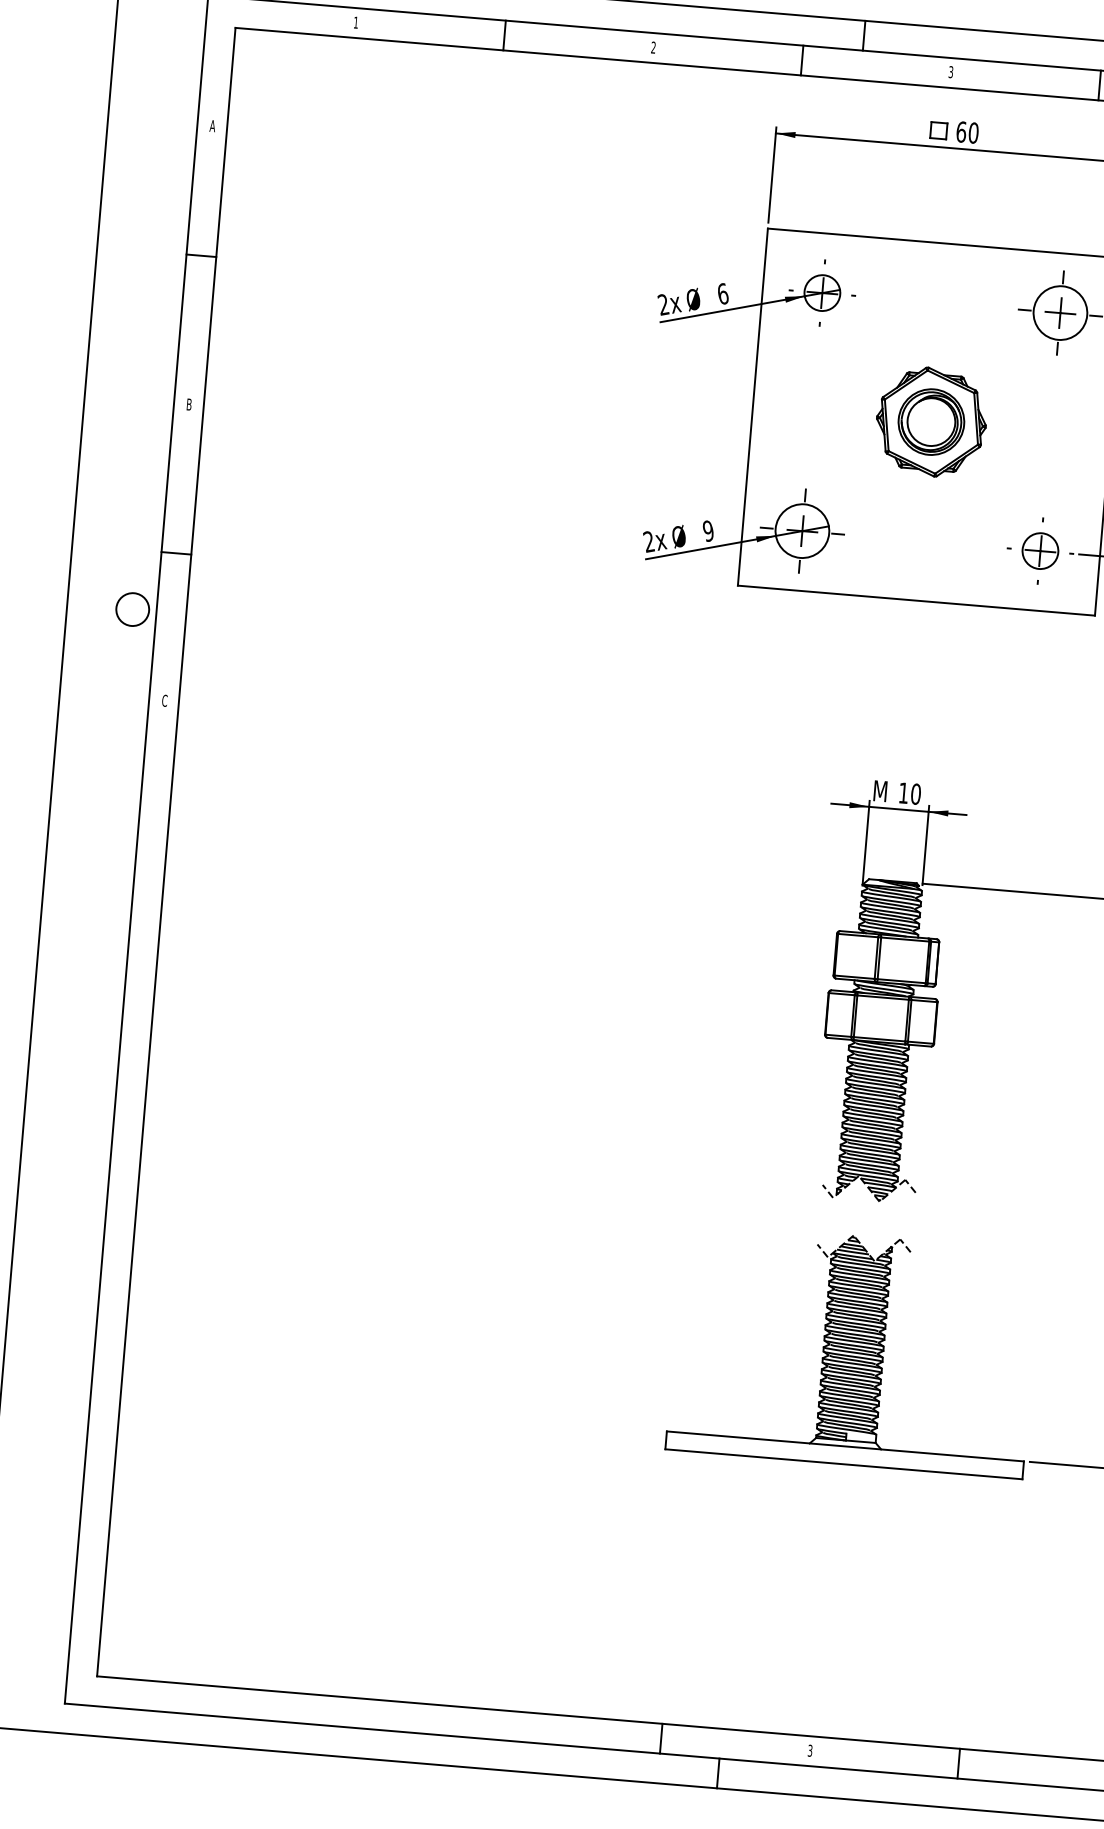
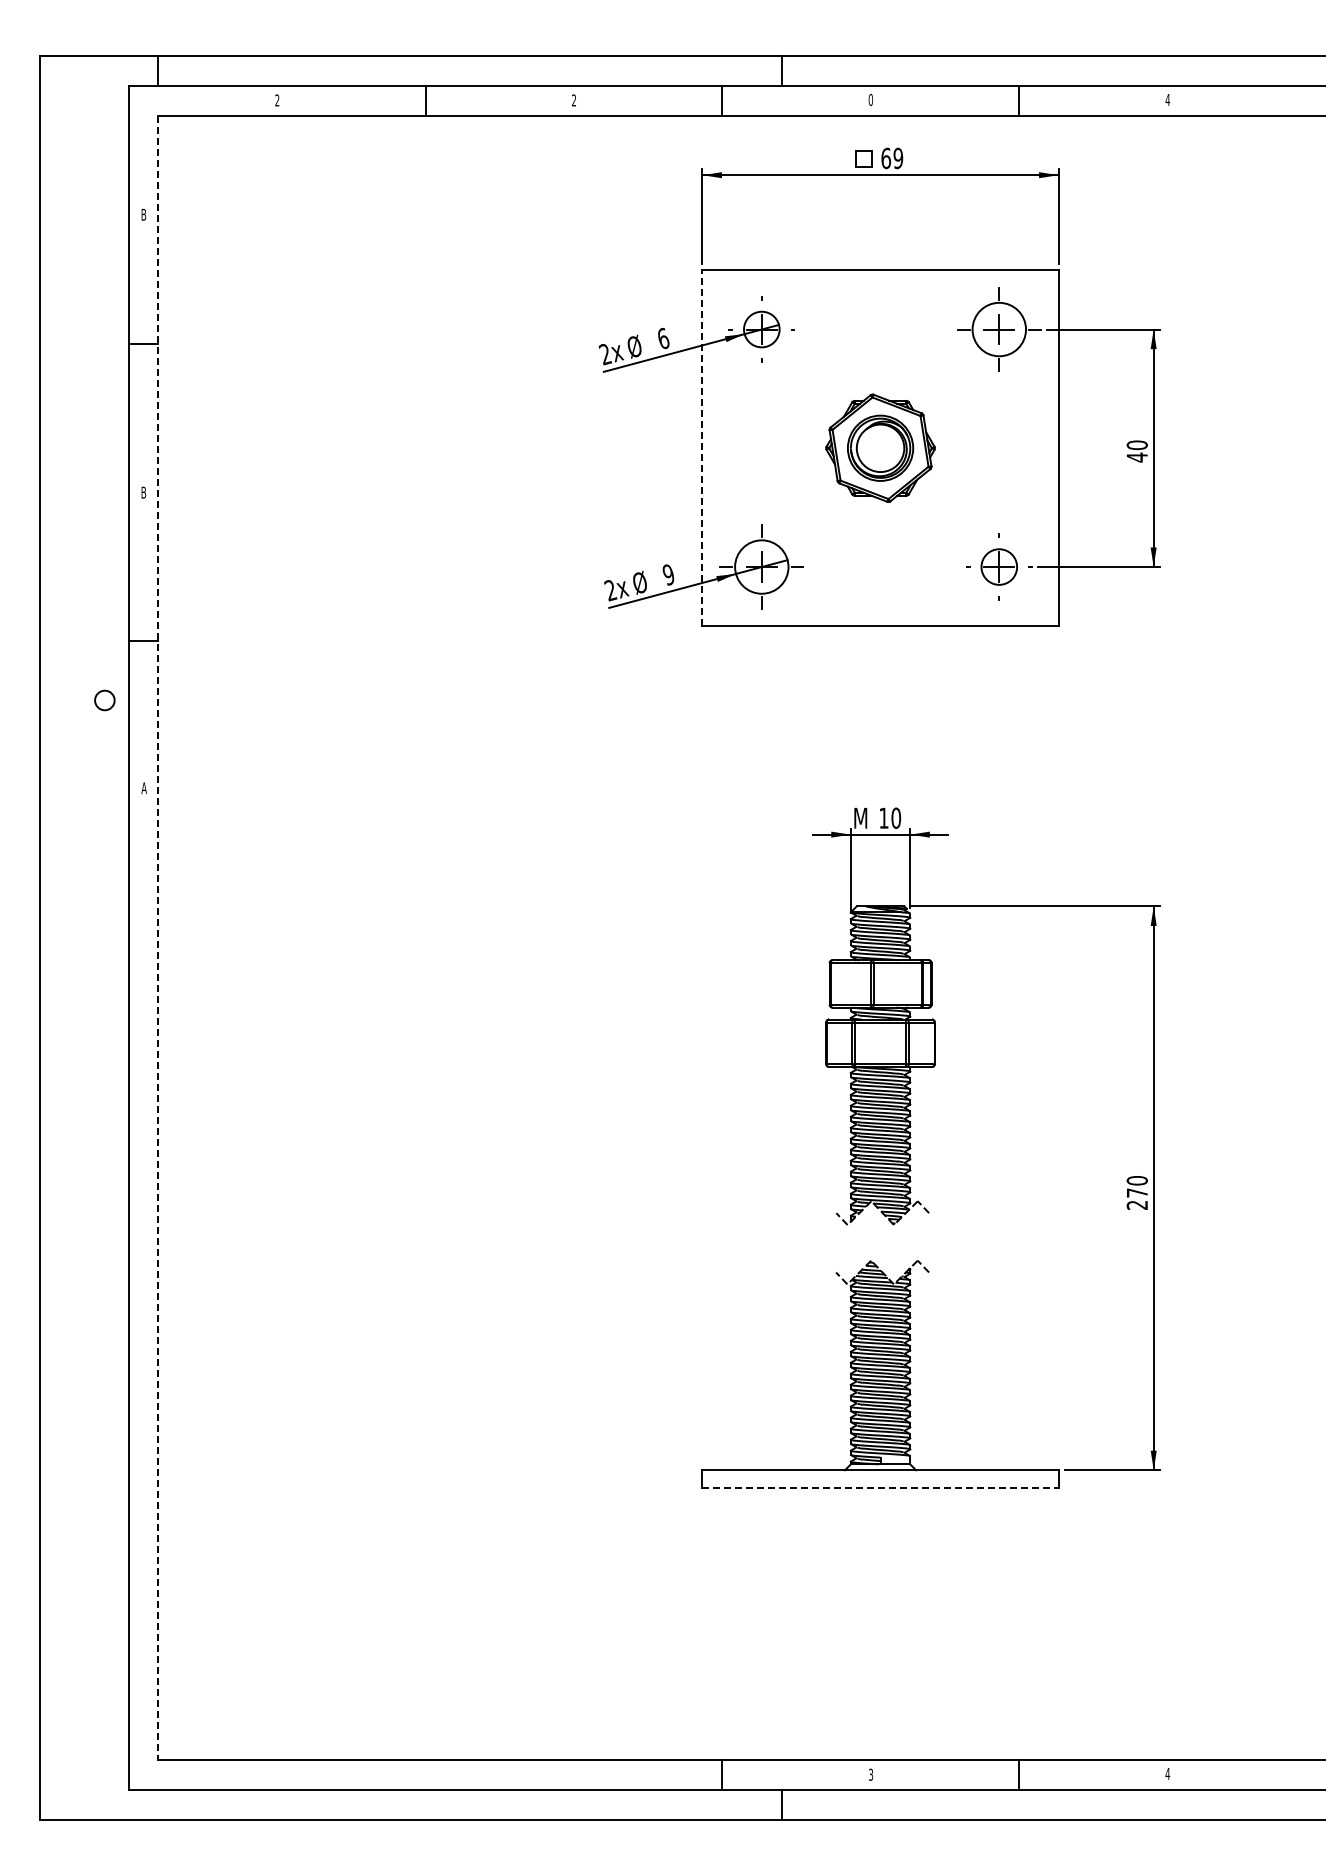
text: (356, 22) -> (277, 100), 1 -> 2
text: (950, 71) -> (870, 99), 3 -> 0
text: (212, 125) -> (143, 214), A -> B
text: (973, 133) -> (898, 158), 60 -> 69
line: (753, 406) -> (702, 447), solid -> dashed
circle: (132, 609) -> (104, 700), size x0.6
text: (164, 701) -> (143, 788), C -> A
line: (166, 852) -> (158, 938), solid -> dashed
line: (844, 1464) -> (881, 1488), solid -> dashed

